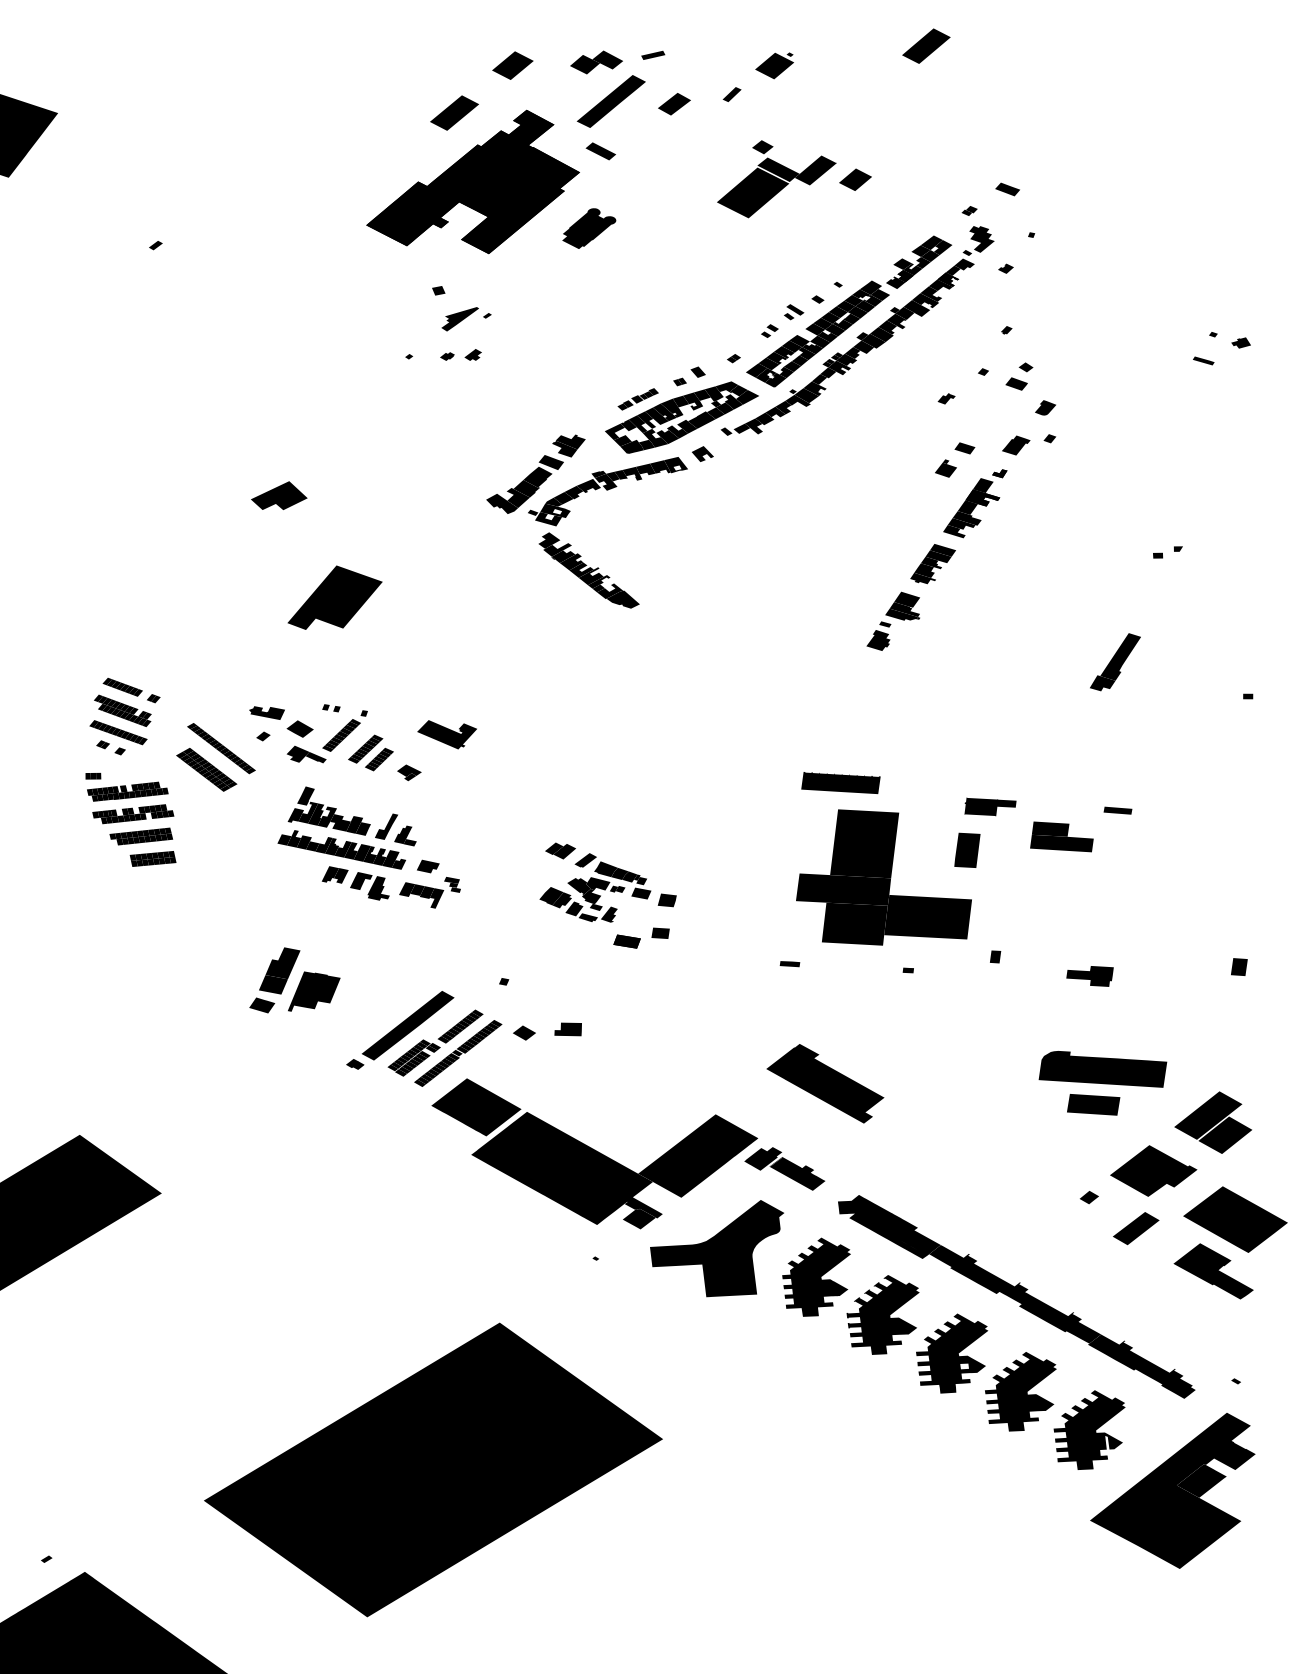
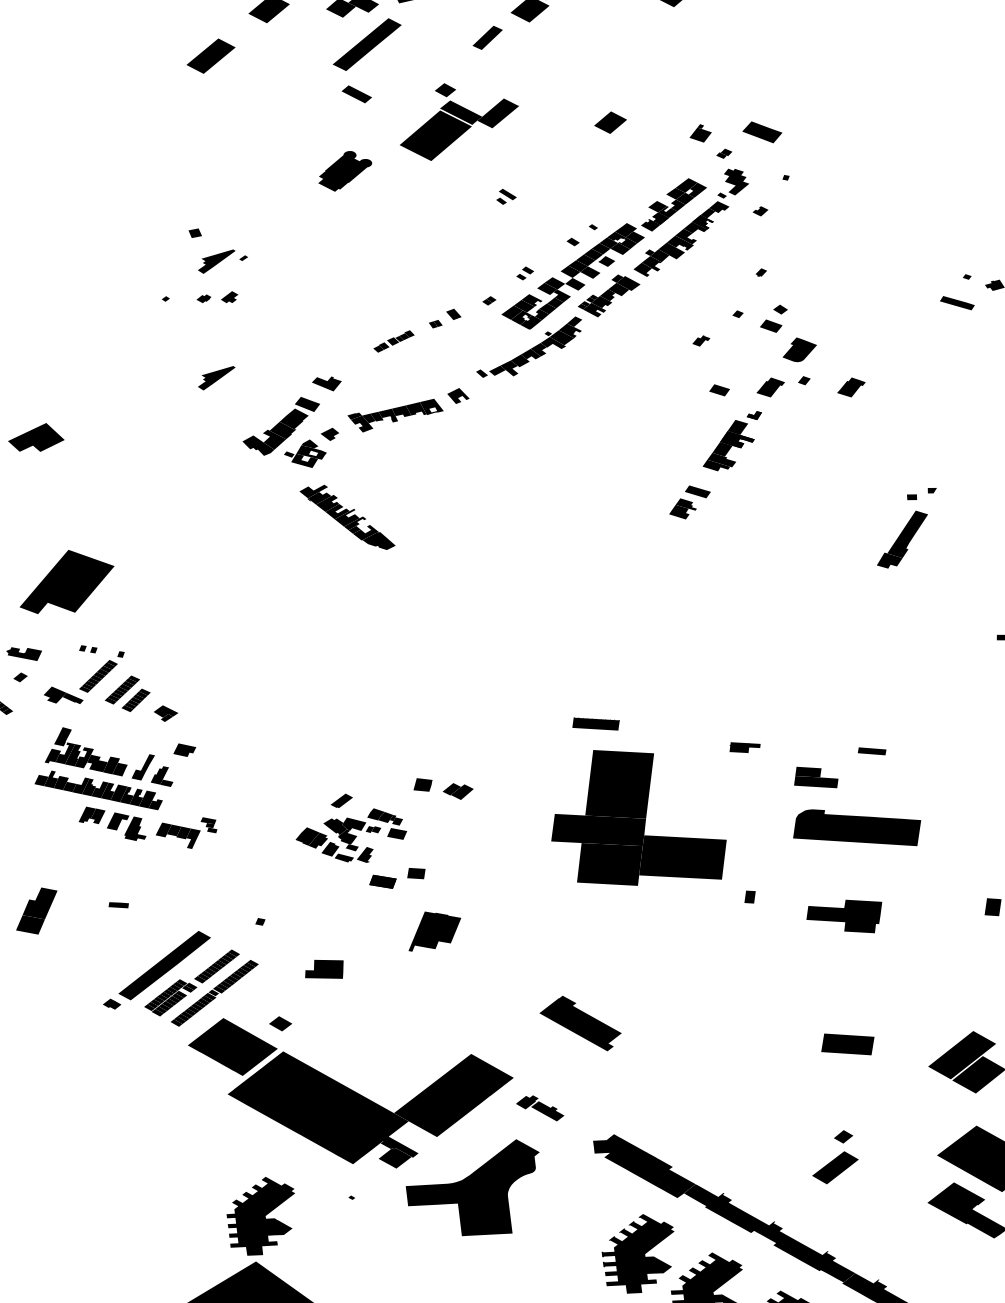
part: (731, 94) -> (486, 37), size x1.6
part: (674, 104) -> (430, 47), removed
part: (776, 179) -> (459, 122), moved
part: (472, 181) -> (228, 124), removed
part: (1007, 189) -> (762, 132), size x1.6
part: (794, 312) -> (506, 197), moved
fill: (857, 312) -> (612, 254), removed
fill: (842, 324) -> (597, 266), removed
fill: (881, 334) -> (636, 276), removed
fill: (827, 336) -> (582, 278), removed
fill: (812, 349) -> (567, 291), removed
fill: (783, 352) -> (538, 294), removed
part: (1203, 360) -> (957, 302), size x1.6
fill: (828, 372) -> (583, 314), removed
part: (1045, 407) -> (799, 349), size x1.6
part: (681, 417) -> (437, 359), removed
part: (459, 436) -> (215, 378), added
part: (1097, 445) -> (851, 387), added
fill: (564, 448) -> (320, 390), removed
part: (945, 468) -> (700, 133), moved
fill: (588, 485) -> (344, 427), removed
fill: (563, 498) -> (319, 440), removed
fill: (953, 531) -> (708, 473), removed
fill: (549, 540) -> (305, 482), removed
fill: (938, 556) -> (693, 498), removed
fill: (923, 578) -> (678, 519), removed
part: (334, 597) -> (66, 581), moved
part: (892, 620) -> (647, 561), removed
part: (1115, 662) -> (902, 539), moved
fill: (299, 728) -> (56, 669), removed
part: (446, 734) -> (202, 675), removed
part: (840, 783) -> (595, 724), size x0.6
part: (990, 806) -> (745, 747), size x0.6
part: (1061, 836) -> (815, 777), size x0.7
part: (967, 849) -> (722, 790), removed
part: (560, 850) -> (458, 791), moved
part: (428, 866) -> (185, 750), moved
fill: (605, 869) -> (361, 809), removed
part: (666, 900) -> (422, 785), moved
part: (789, 964) -> (118, 905), moved
fill: (908, 970) -> (663, 910), removed
part: (1089, 976) -> (843, 916), size x1.6
part: (314, 991) -> (435, 931), moved
fill: (262, 1005) -> (19, 945), removed
part: (567, 1029) -> (323, 969), size x1.4
part: (524, 1032) -> (280, 1023), moved
part: (1102, 1069) -> (856, 827), moved
part: (825, 1083) -> (580, 1023), size x0.7
part: (784, 1168) -> (539, 1107), size x0.6
part: (1153, 1170) -> (907, 1109), removed
part: (1136, 1228) -> (835, 1167), moved
part: (816, 1276) -> (260, 1215), moved

